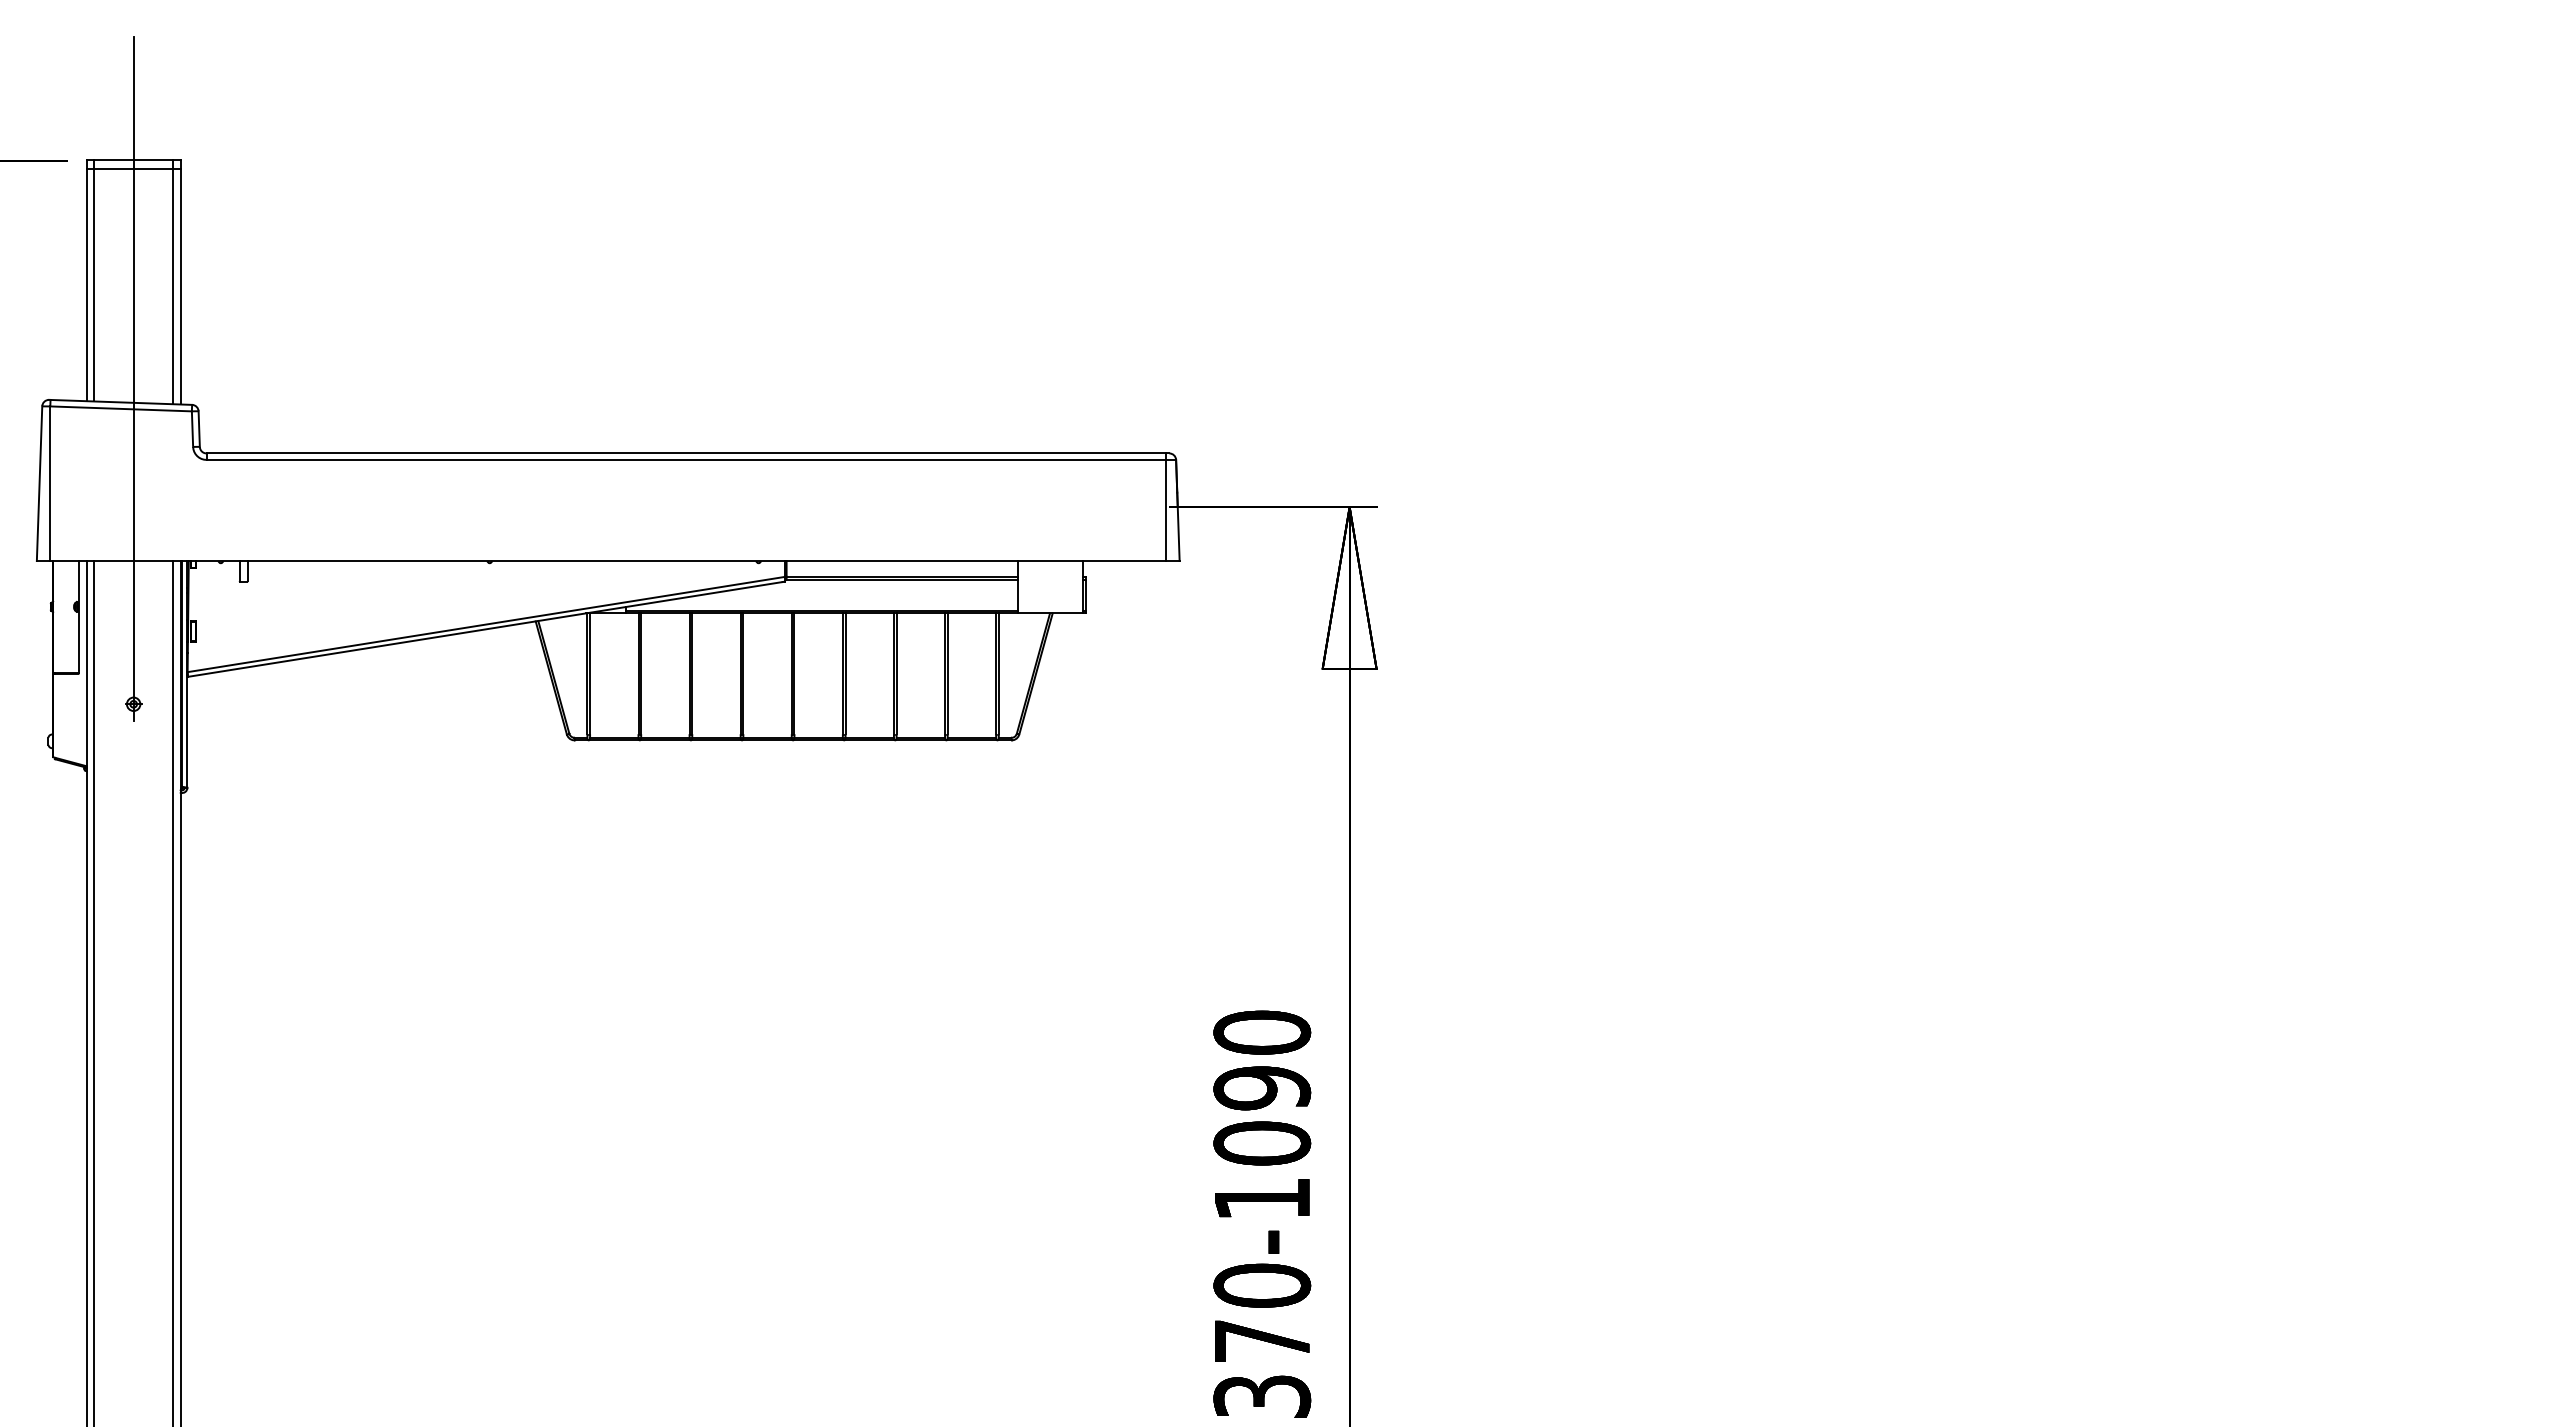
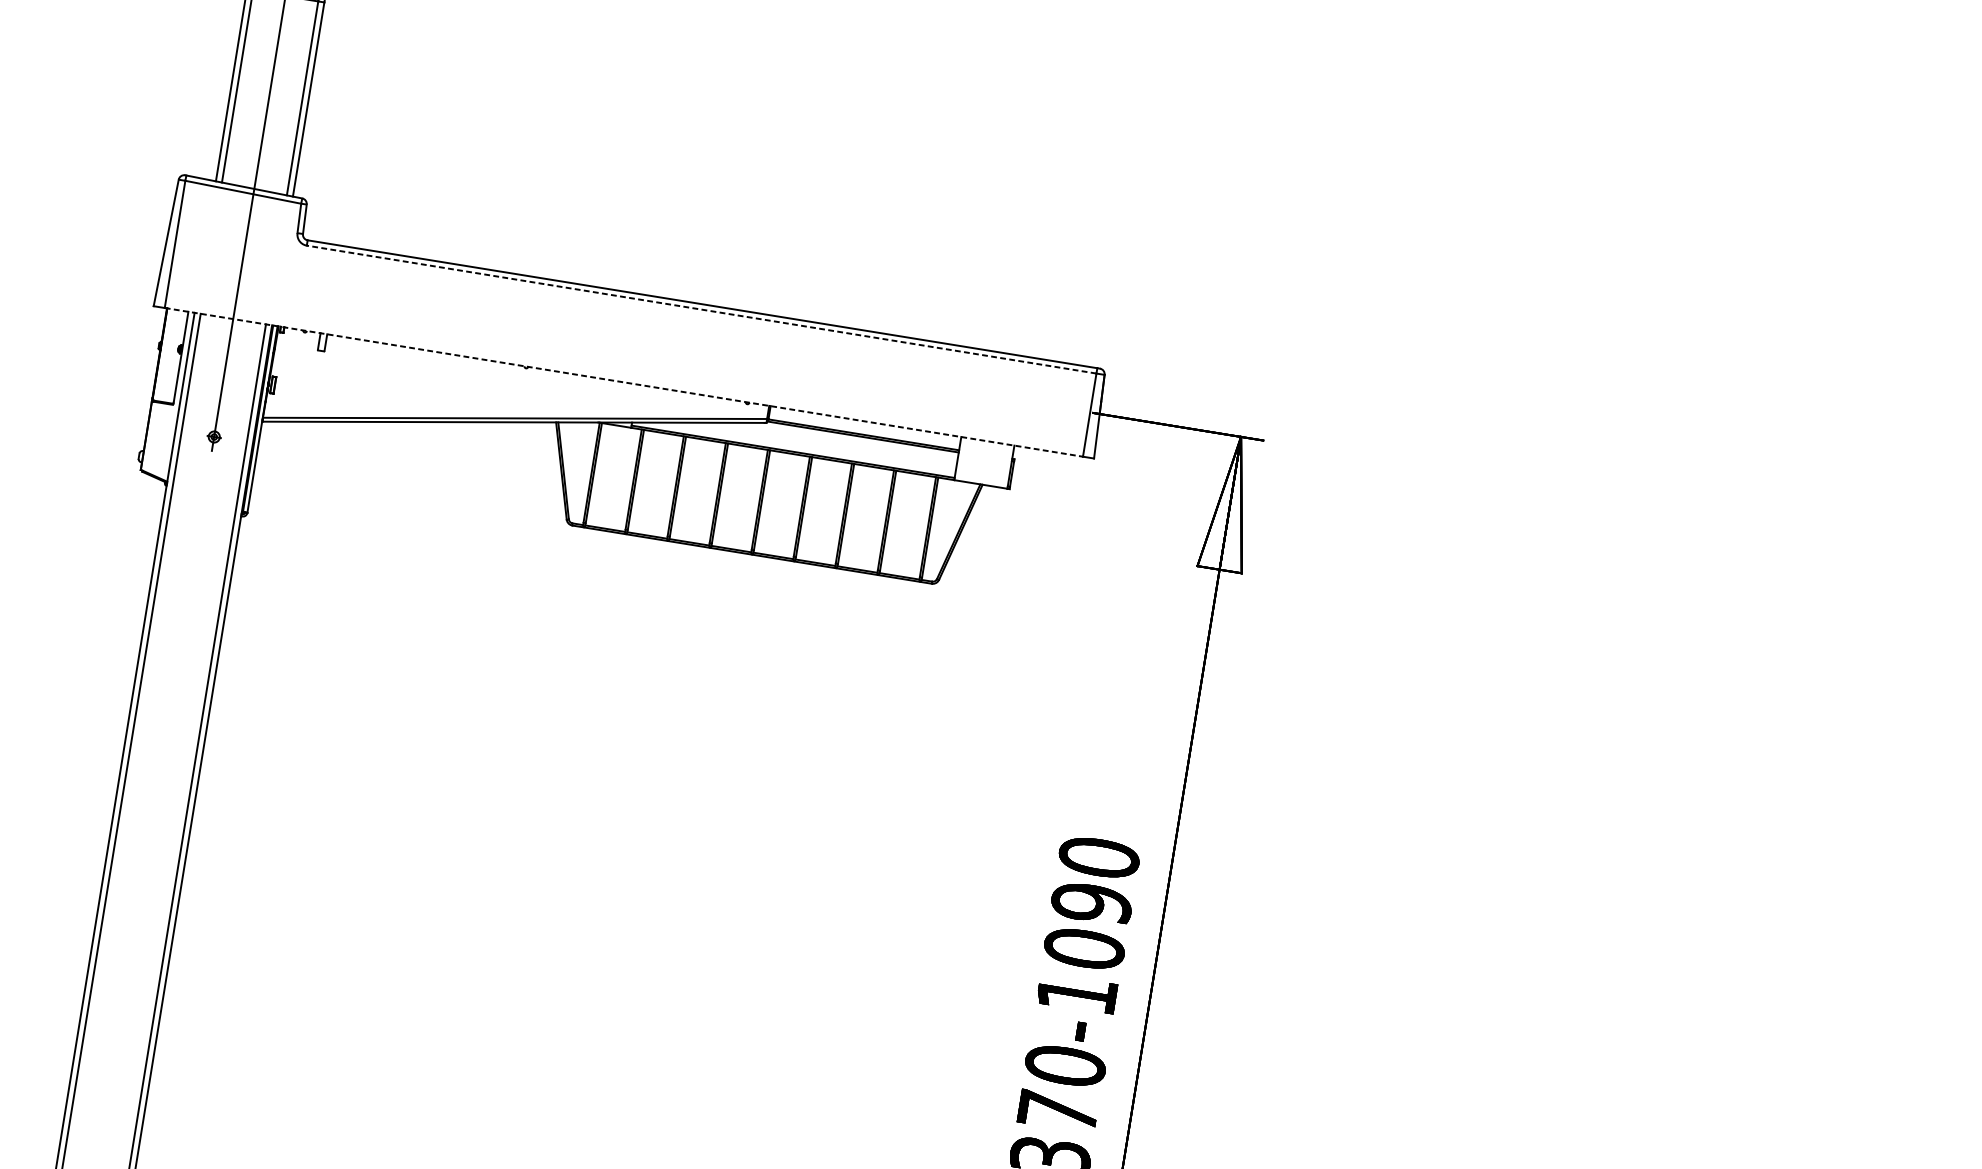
line: (686, 459) -> (701, 309), solid -> dashed
line: (608, 561) -> (624, 382), solid -> dashed

